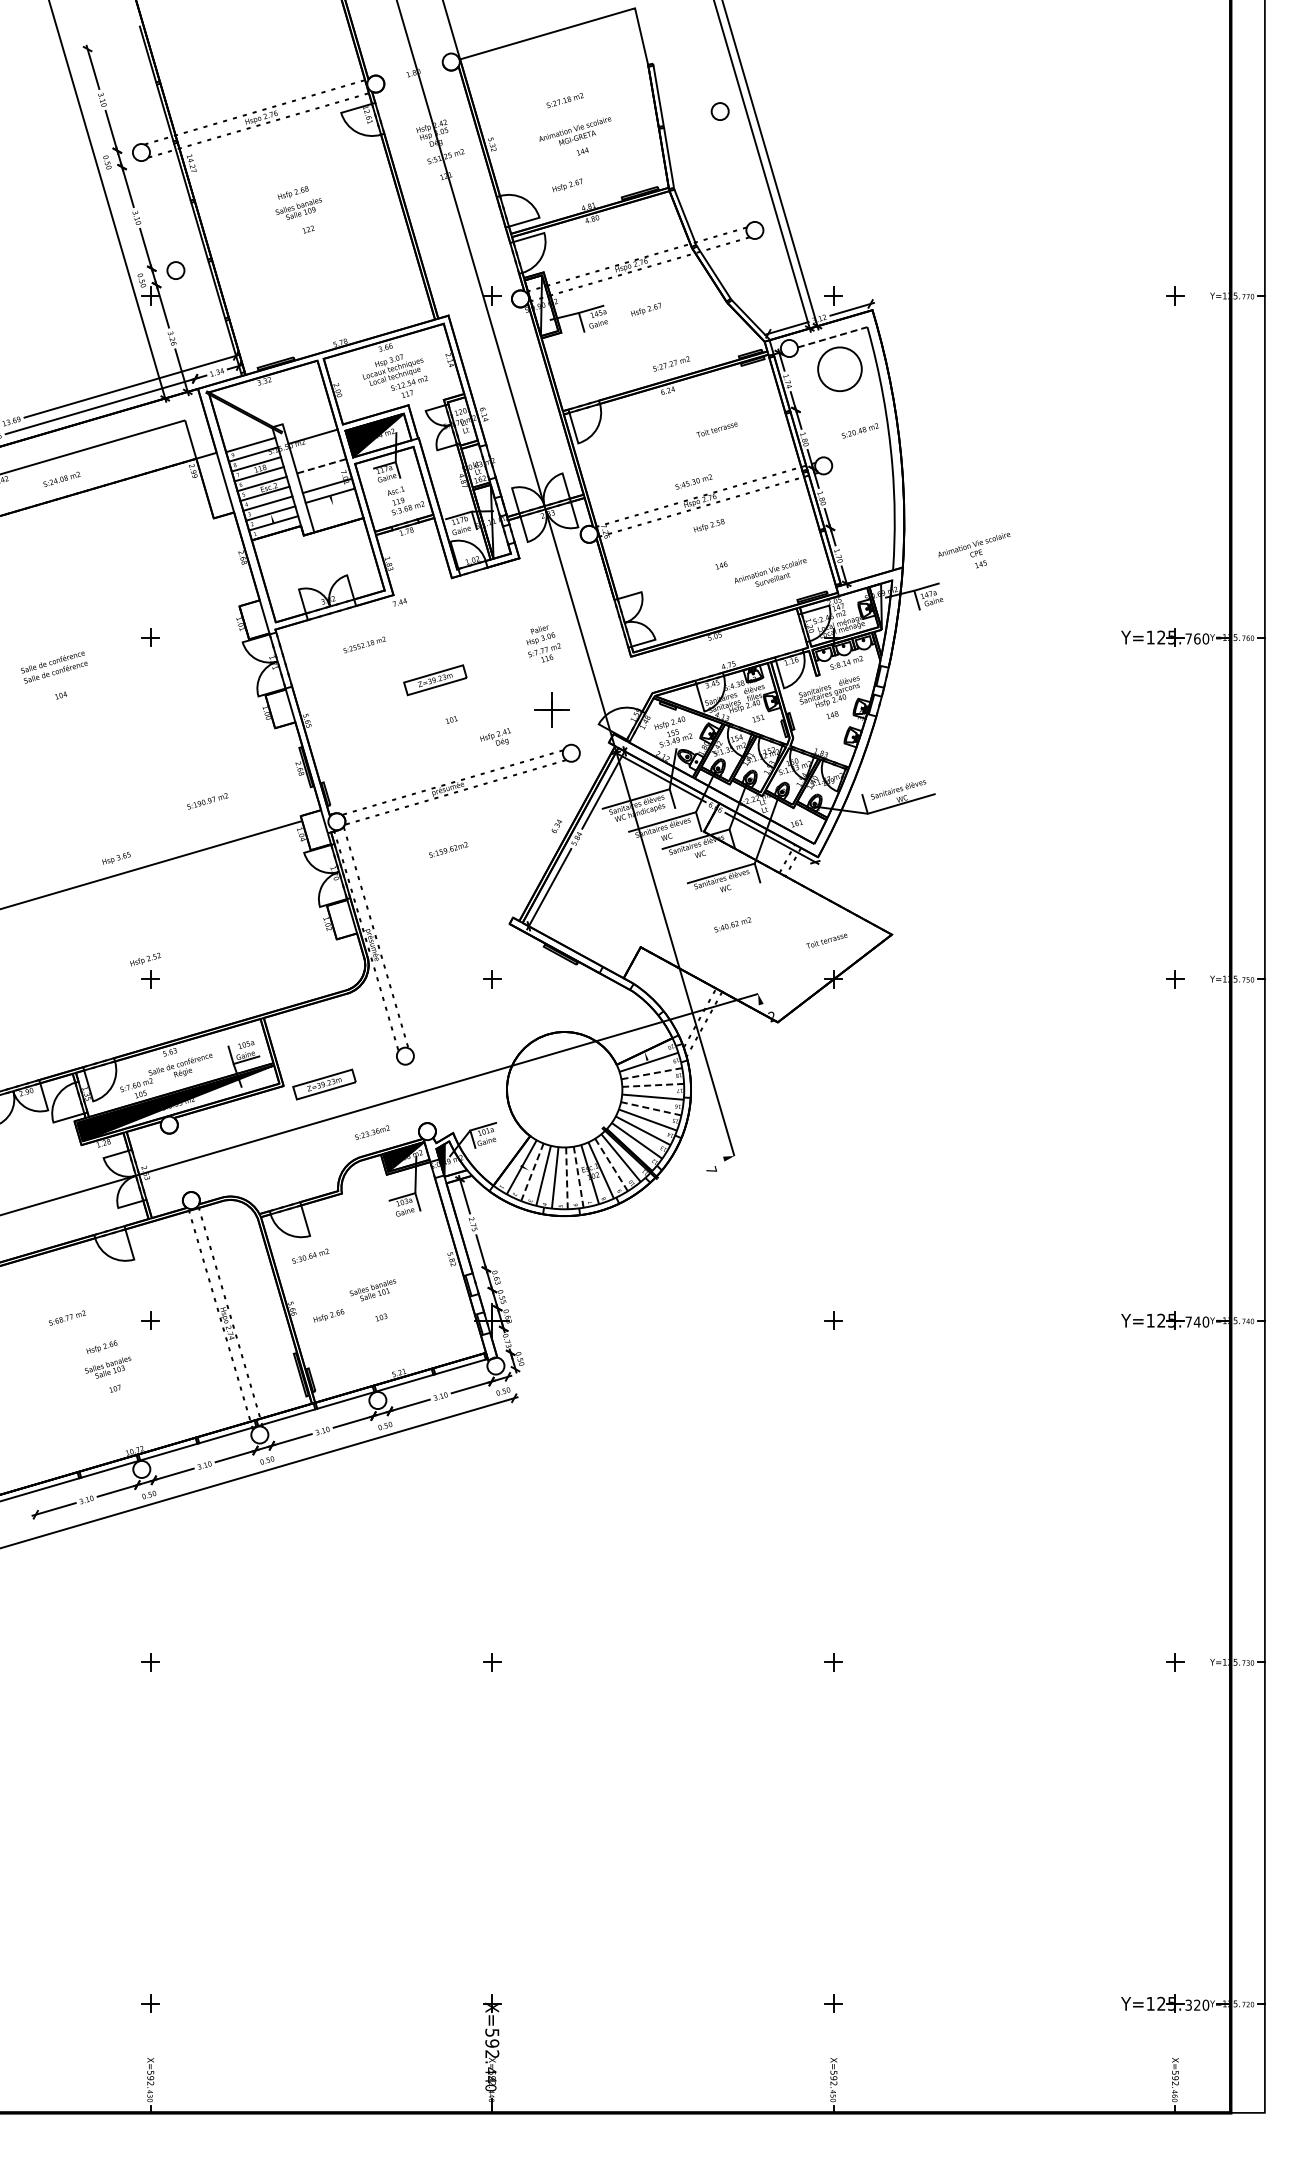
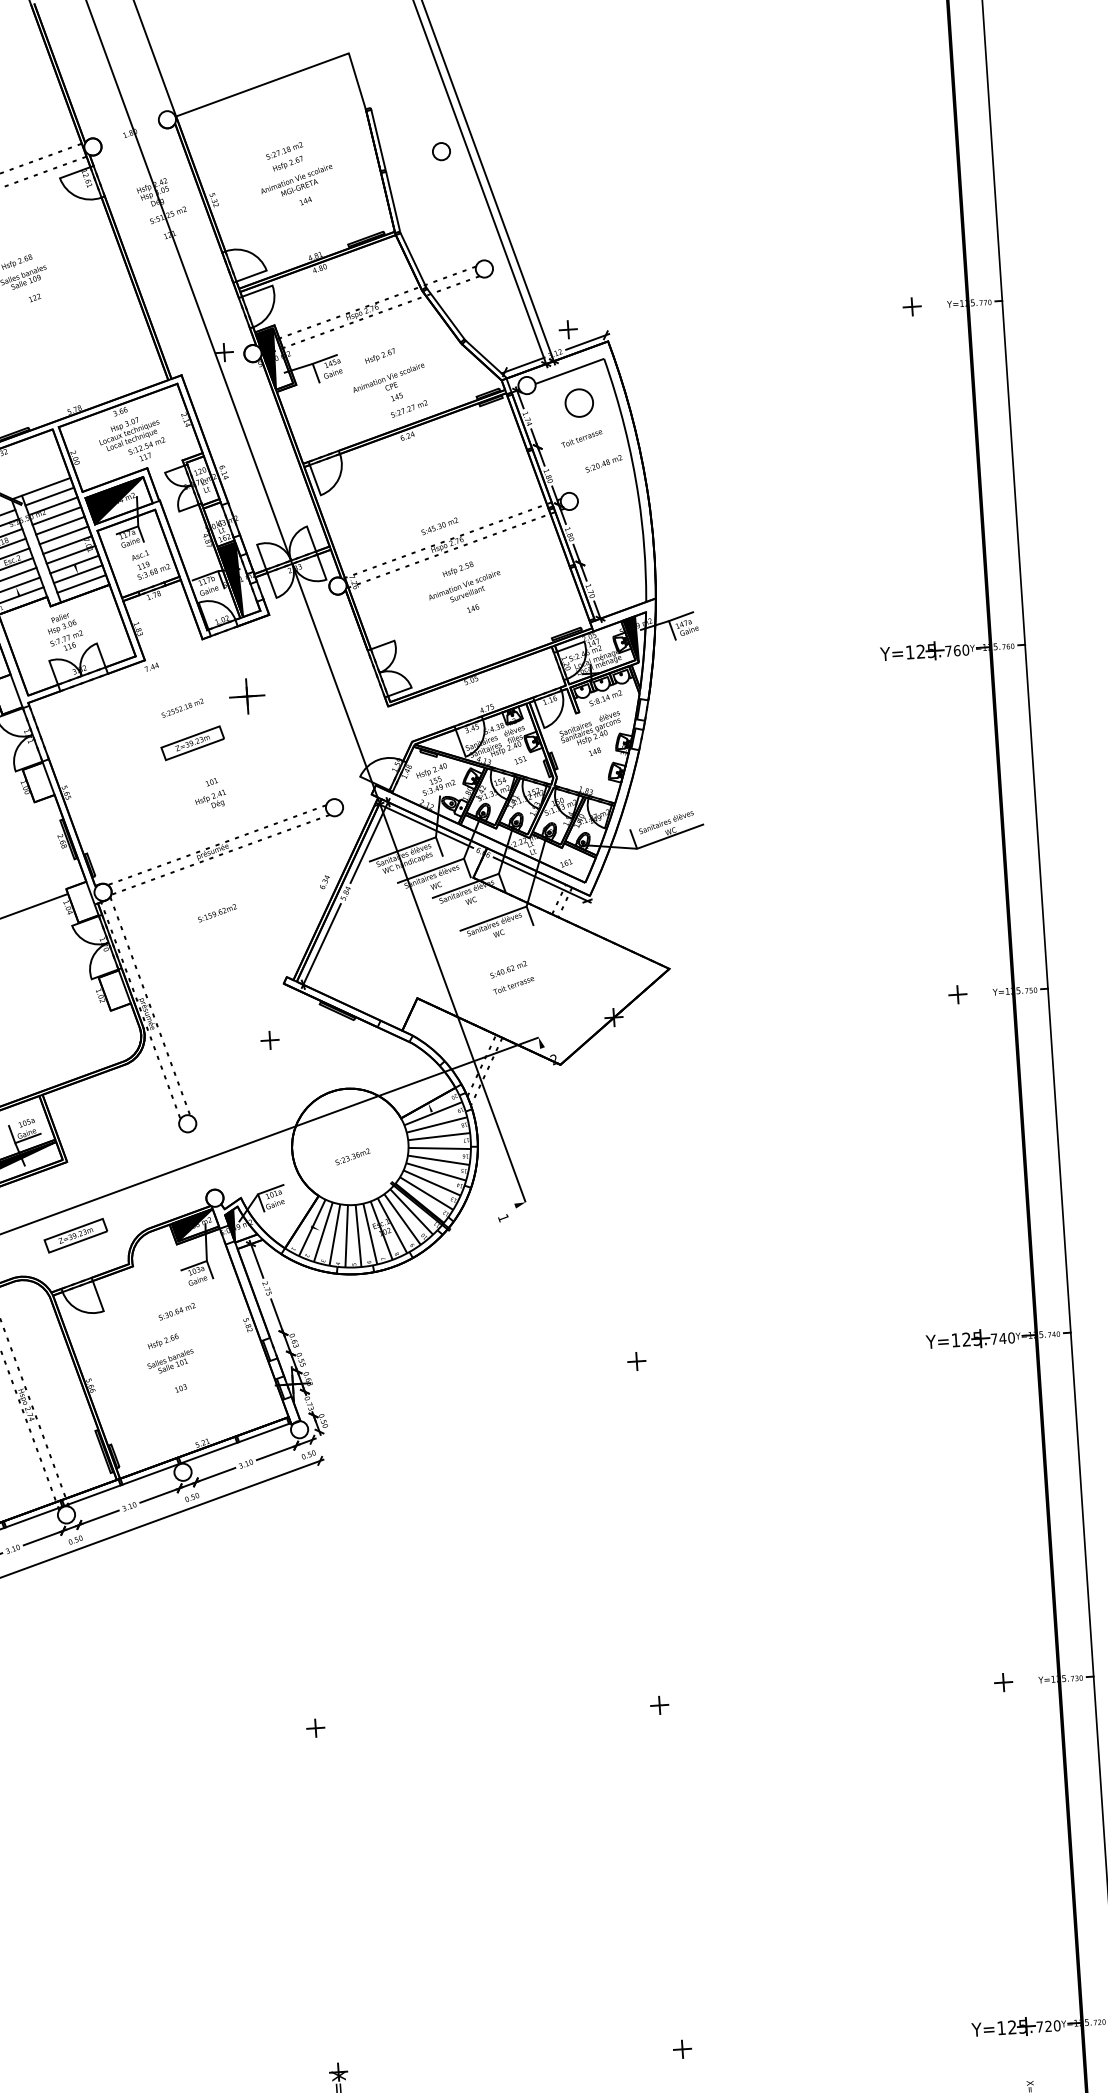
text: (566, 184) -> (286, 162), moved
fill: (533, 305) -> (266, 359), added
line: (833, 337) -> (570, 371), dashed -> solid
circle: (839, 368) -> (578, 402), size x0.62
line: (306, 416) -> (45, 486), added
line: (309, 426) -> (49, 496), added
text: (716, 429) -> (581, 438), moved
line: (315, 446) -> (56, 515), added
line: (318, 456) -> (60, 525), added
line: (321, 466) -> (63, 535), dashed -> solid
line: (324, 475) -> (67, 544), added
line: (332, 505) -> (77, 574), added
line: (335, 515) -> (81, 584), added
fill: (483, 521) -> (230, 580), added
text: (974, 550) -> (389, 383), moved
text: (770, 572) -> (464, 586), moved
fill: (875, 606) -> (630, 639), added
text: (543, 643) -> (65, 631), moved
text: (364, 644) -> (182, 707), moved
part: (551, 709) -> (246, 696), moved
text: (495, 736) -> (210, 798), moved
text: (826, 940) -> (513, 985), moved
line: (651, 1073) -> (436, 1124), dashed -> solid
part: (324, 1084) -> (75, 1235), moved
line: (653, 1085) -> (439, 1136), dashed -> solid
line: (651, 1108) -> (439, 1160), dashed -> solid
text: (372, 1132) -> (352, 1156), moved
line: (611, 1164) -> (402, 1219), dashed -> solid
text: (711, 1170) -> (503, 1218), 7 -> 1
line: (532, 1172) -> (323, 1232), dashed -> solid
line: (578, 1177) -> (370, 1234), dashed -> solid
line: (566, 1178) -> (358, 1236), dashed -> solid
text: (310, 1255) -> (176, 1310), moved
text: (328, 1315) -> (162, 1341), moved
text: (1188, 2004) -> (1039, 2026), 320 -> 720

